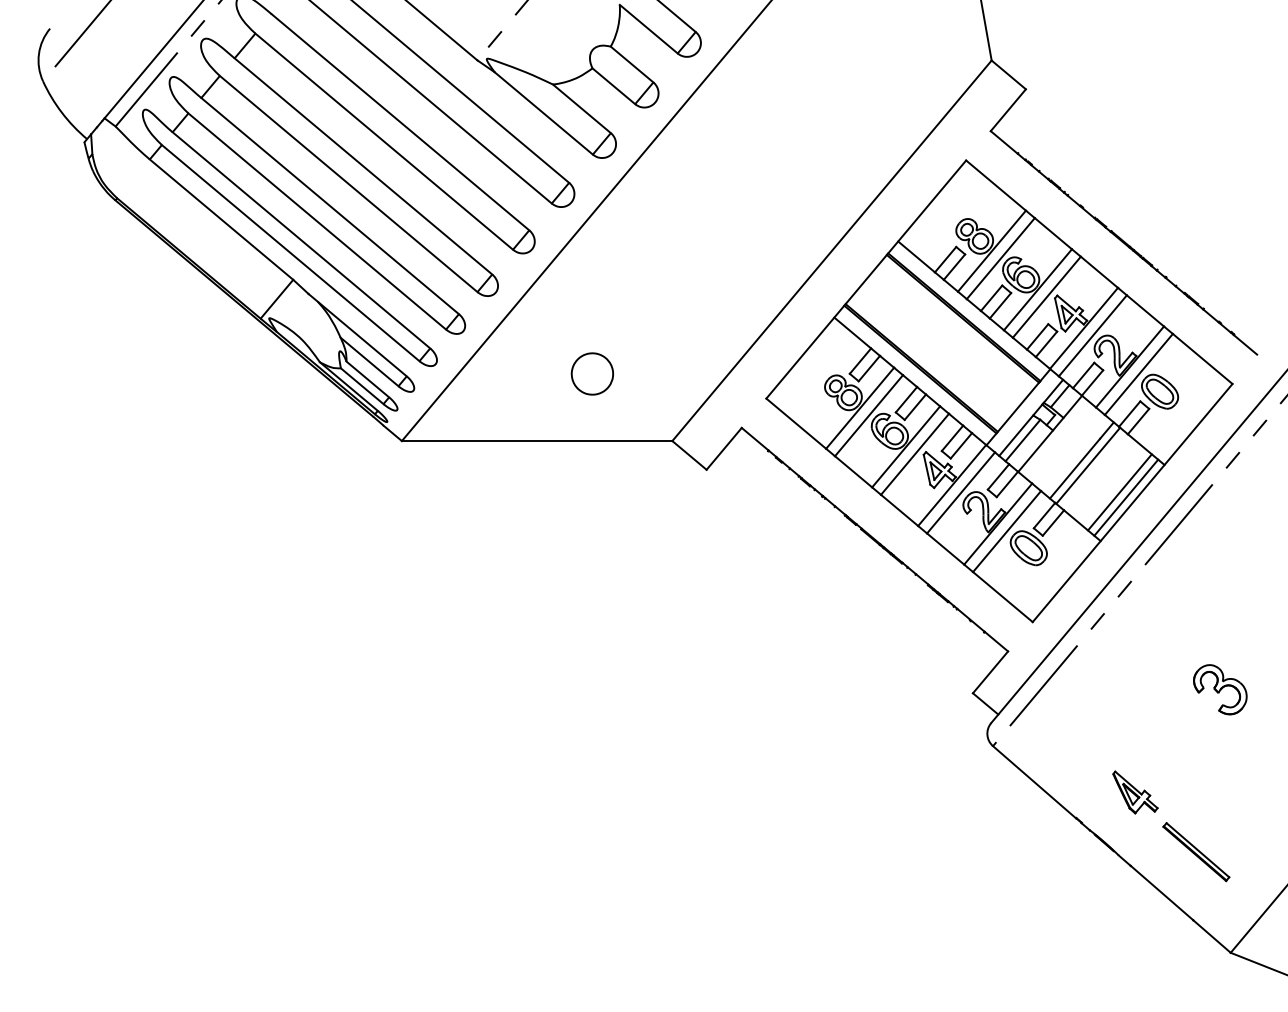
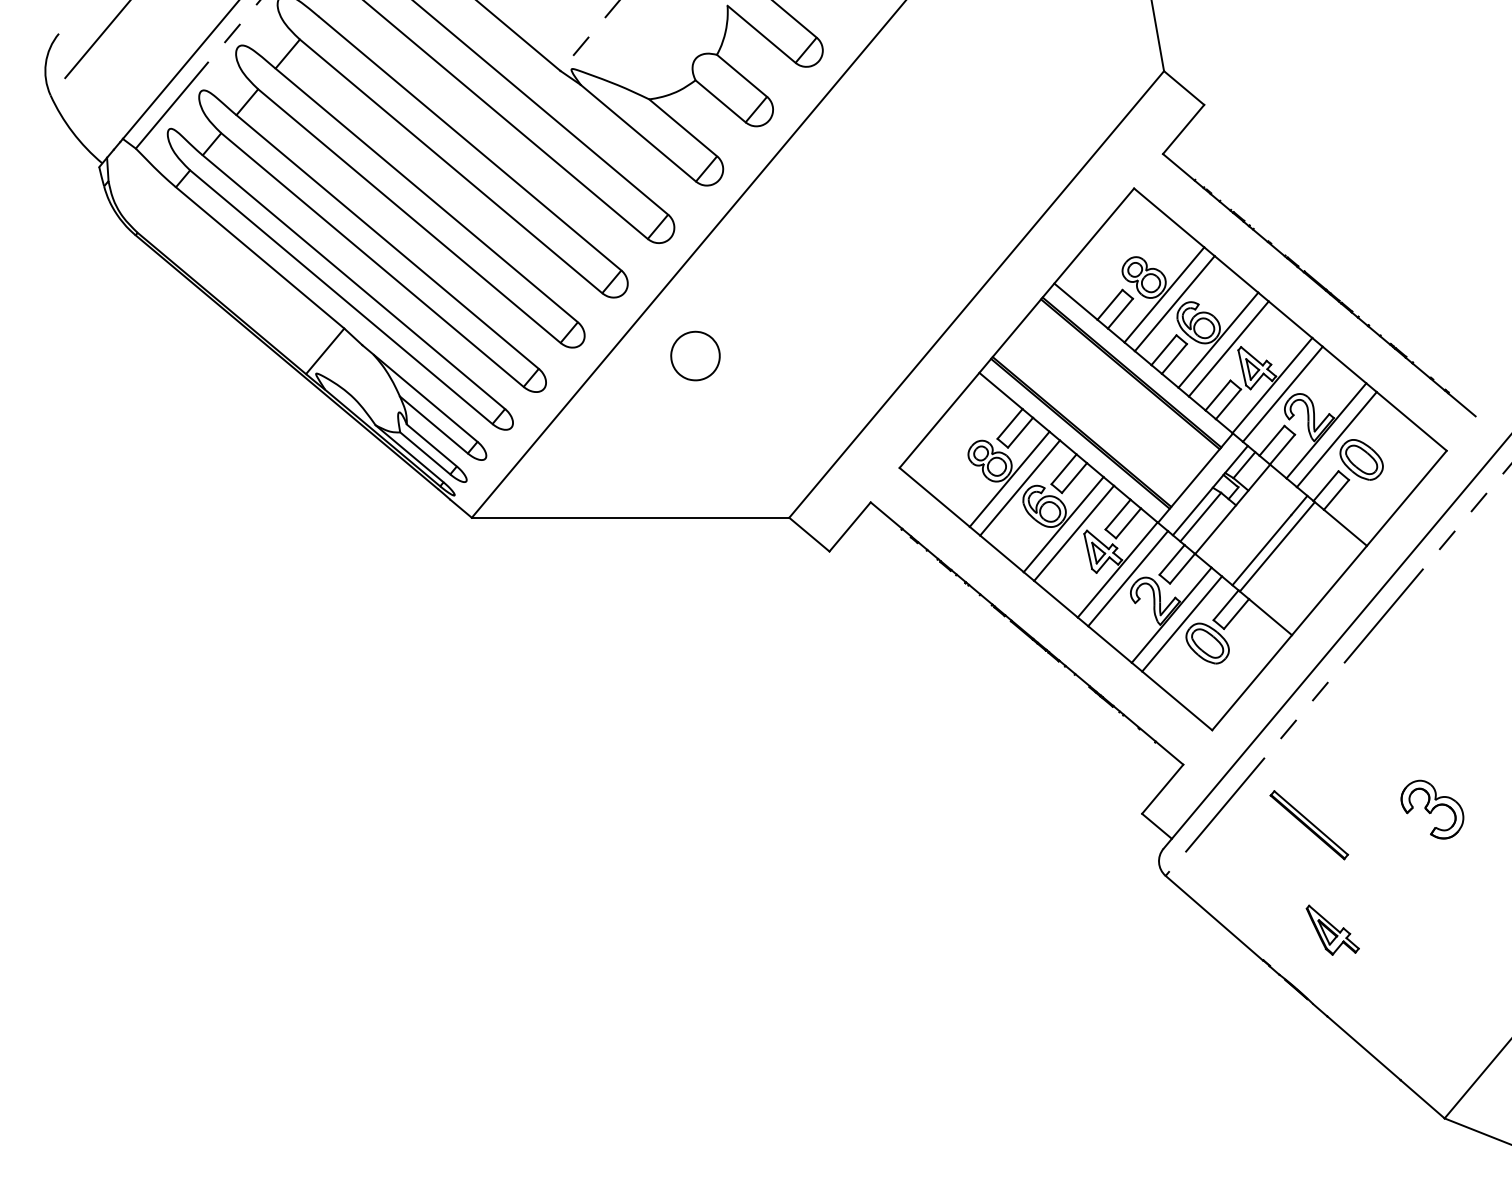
part: (592, 373) -> (695, 355), moved
line: (1119, 491) -> (1314, 577), removed
line: (1125, 497) -> (1321, 583), removed
part: (1196, 852) -> (1309, 825), moved

